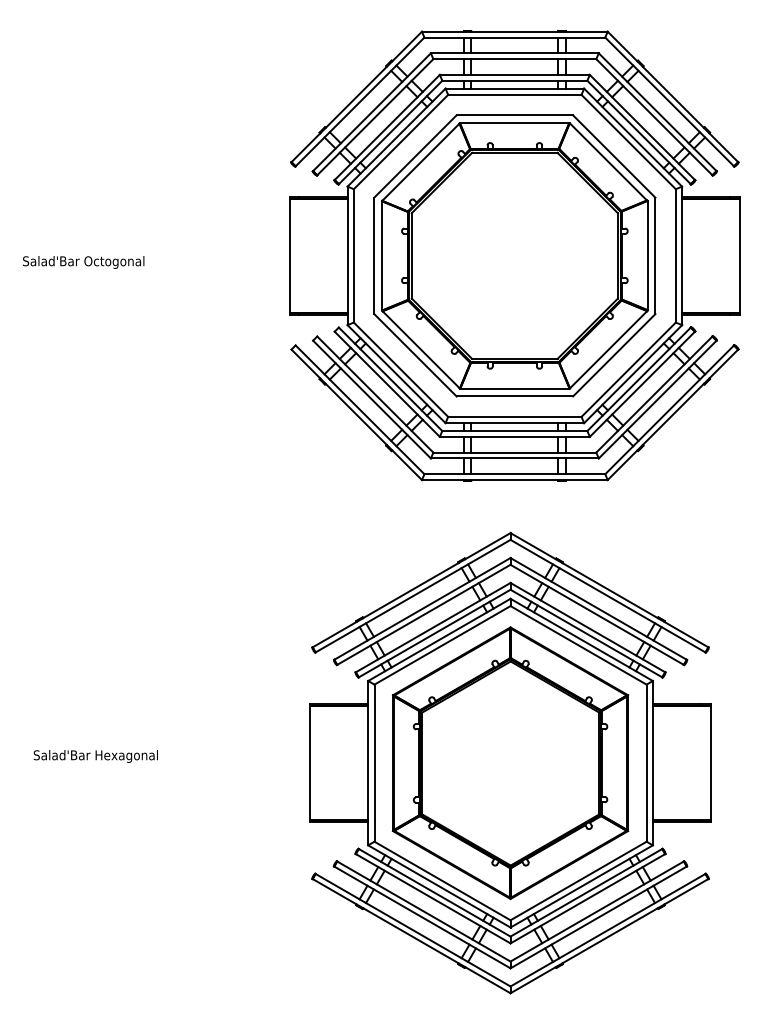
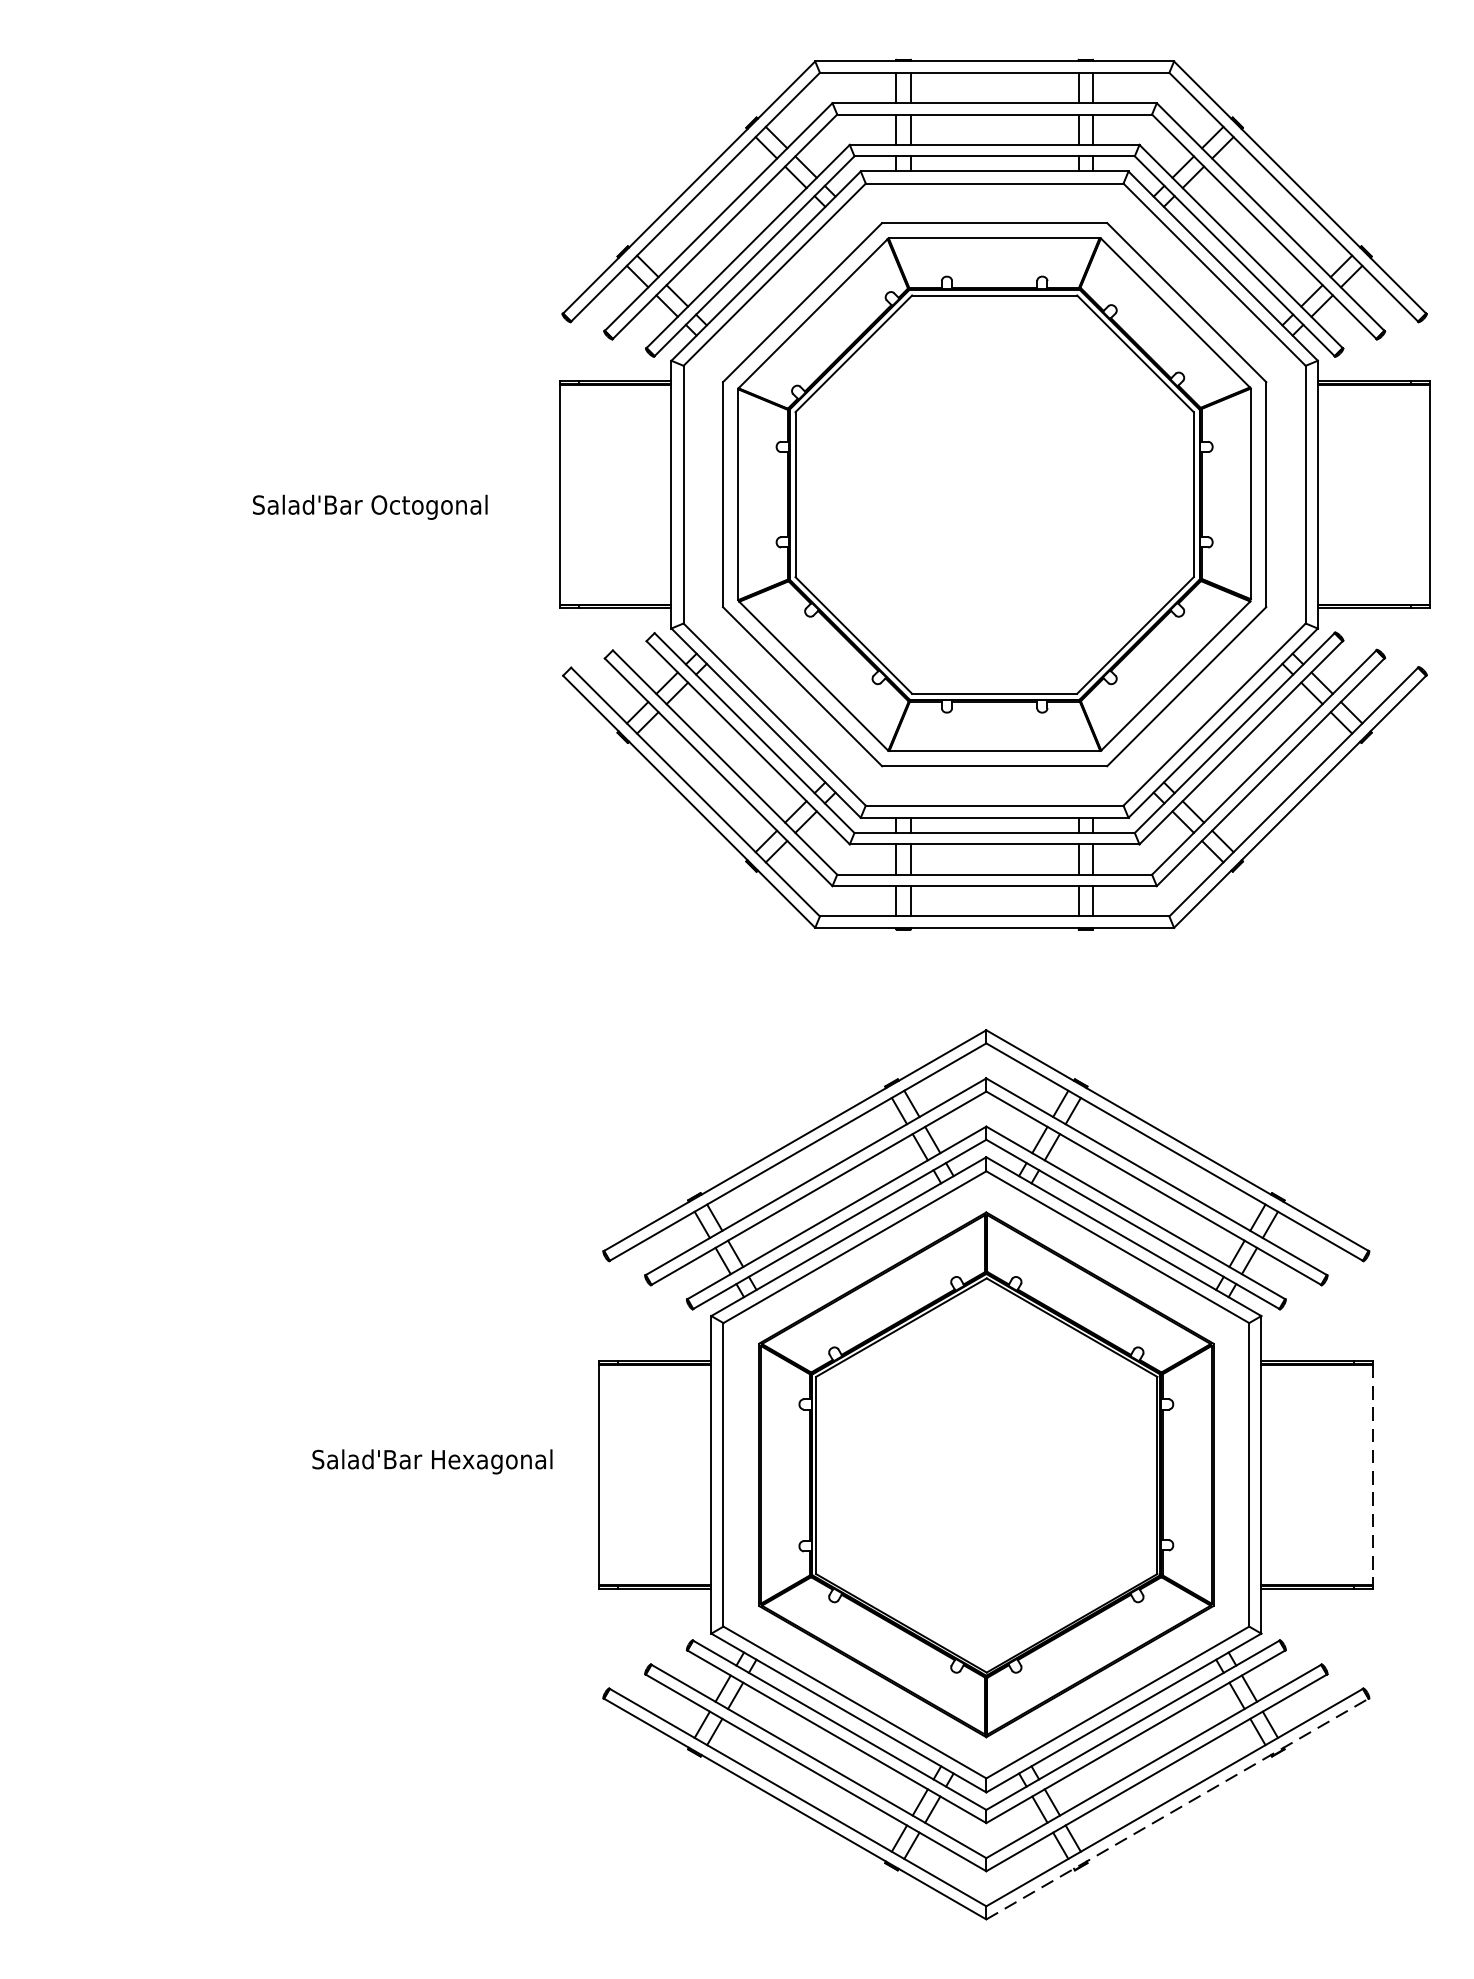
text: (83, 262) -> (369, 507), moved
text: (95, 756) -> (431, 1461), moved
line: (710, 763) -> (1372, 1475), solid -> dashed
line: (609, 935) -> (1177, 1807), solid -> dashed

